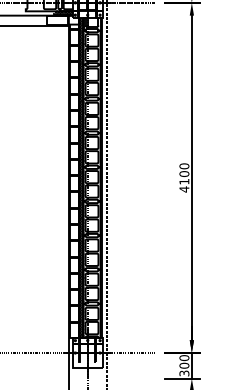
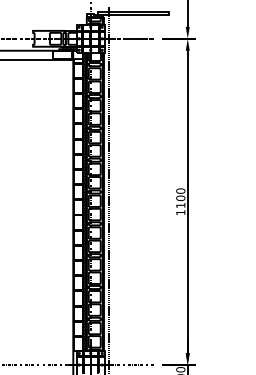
text: (184, 189) -> (180, 212), 4100 -> 1100

